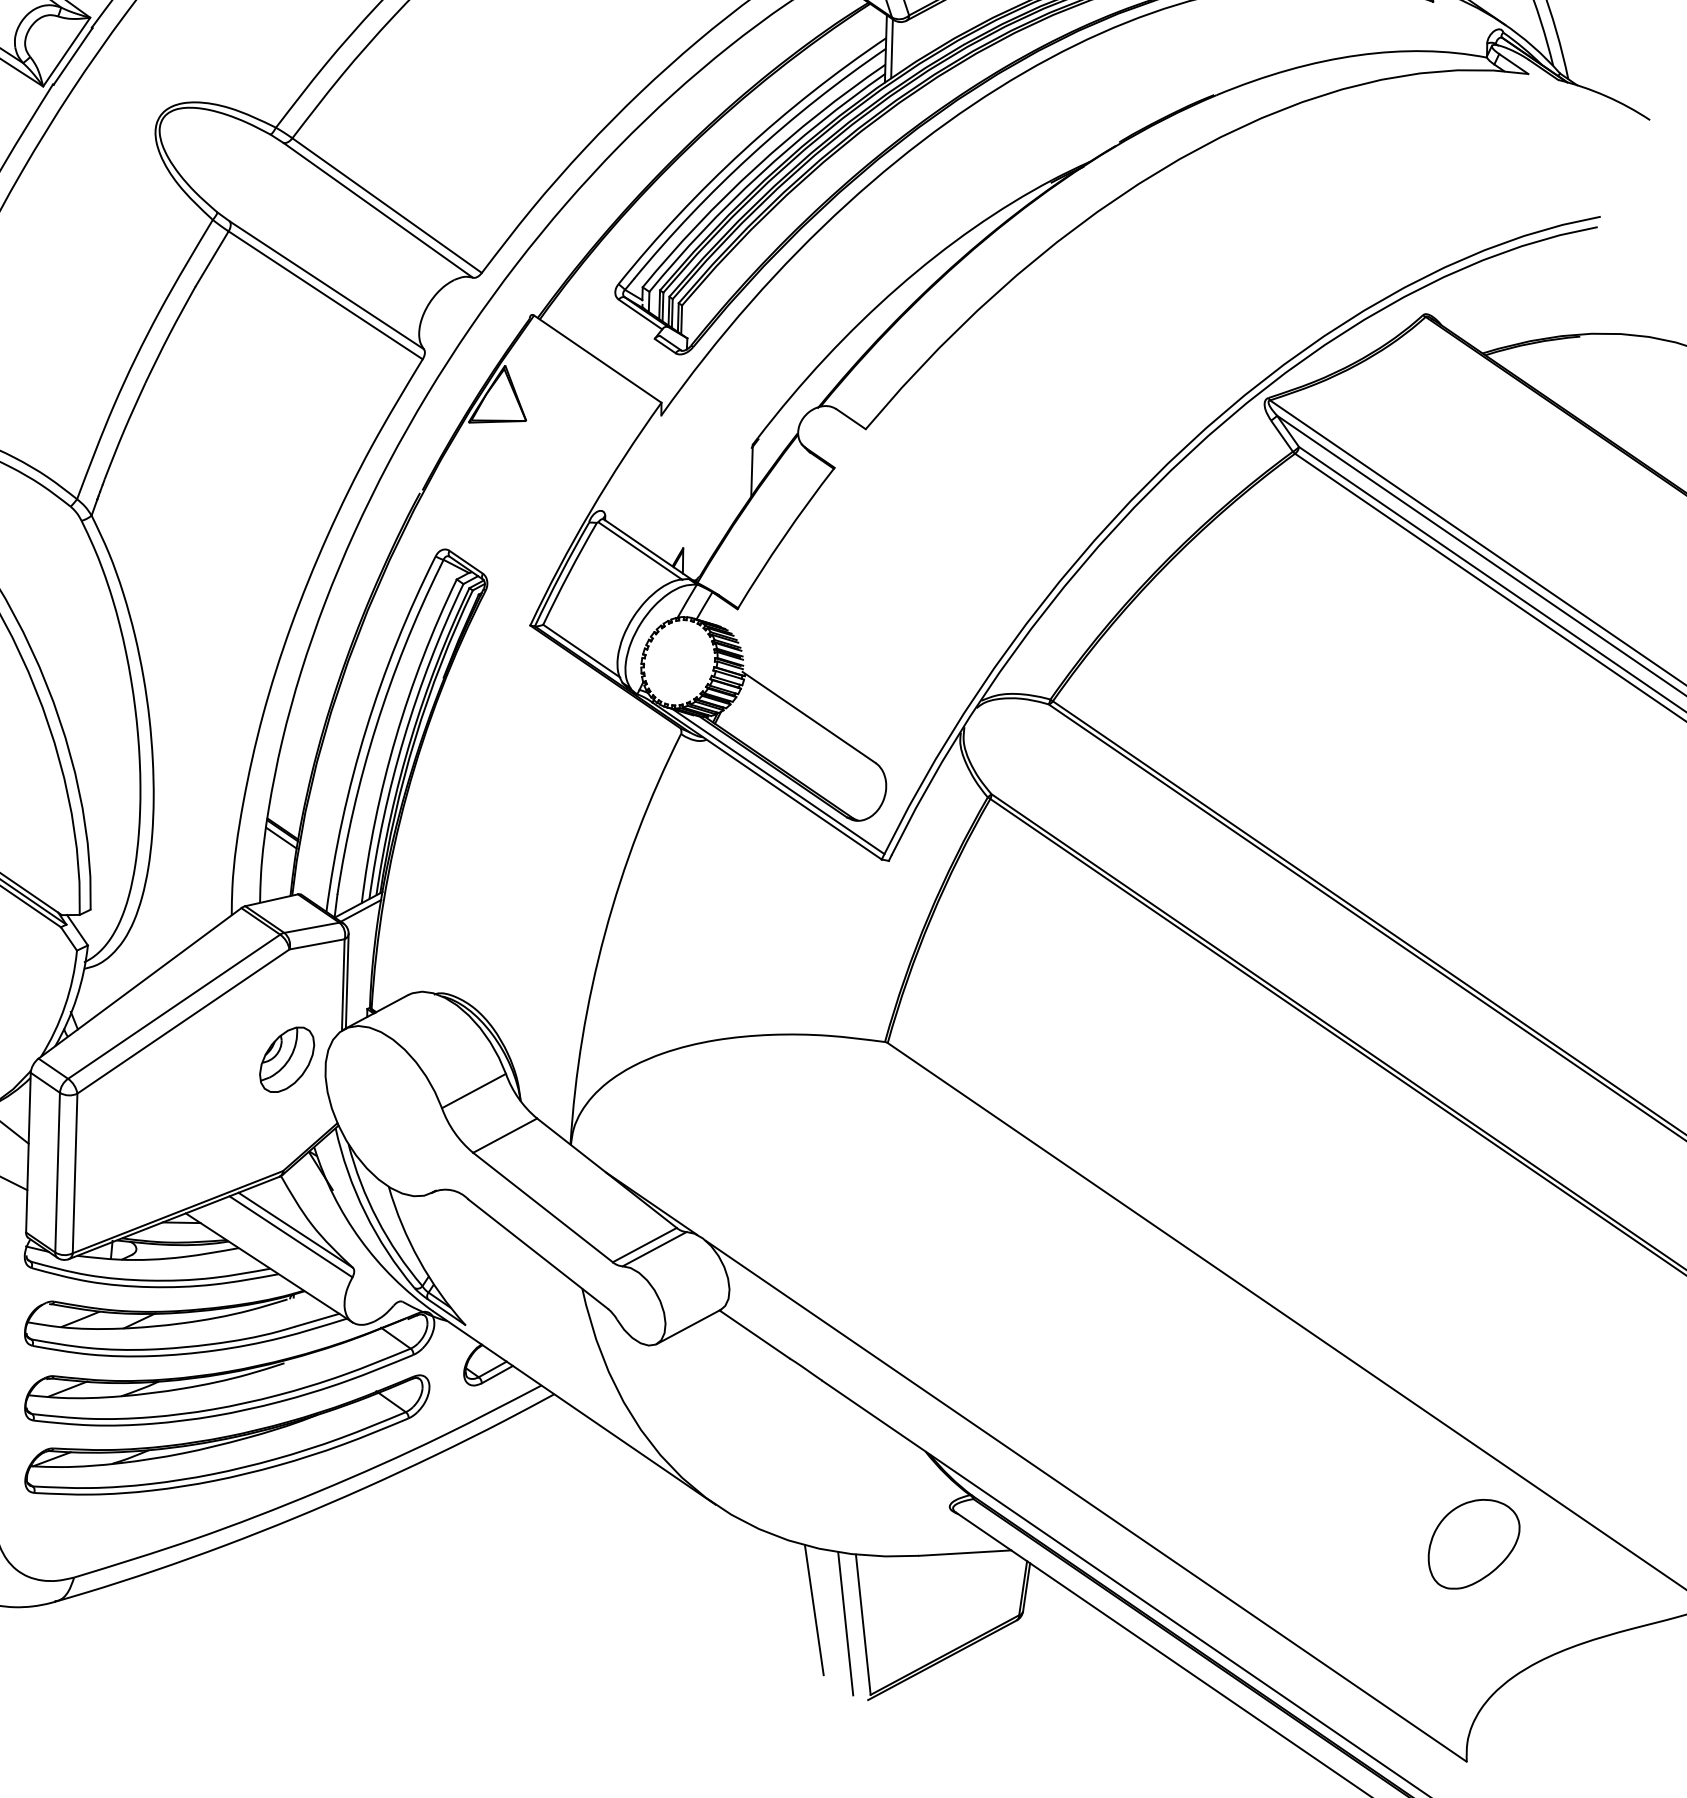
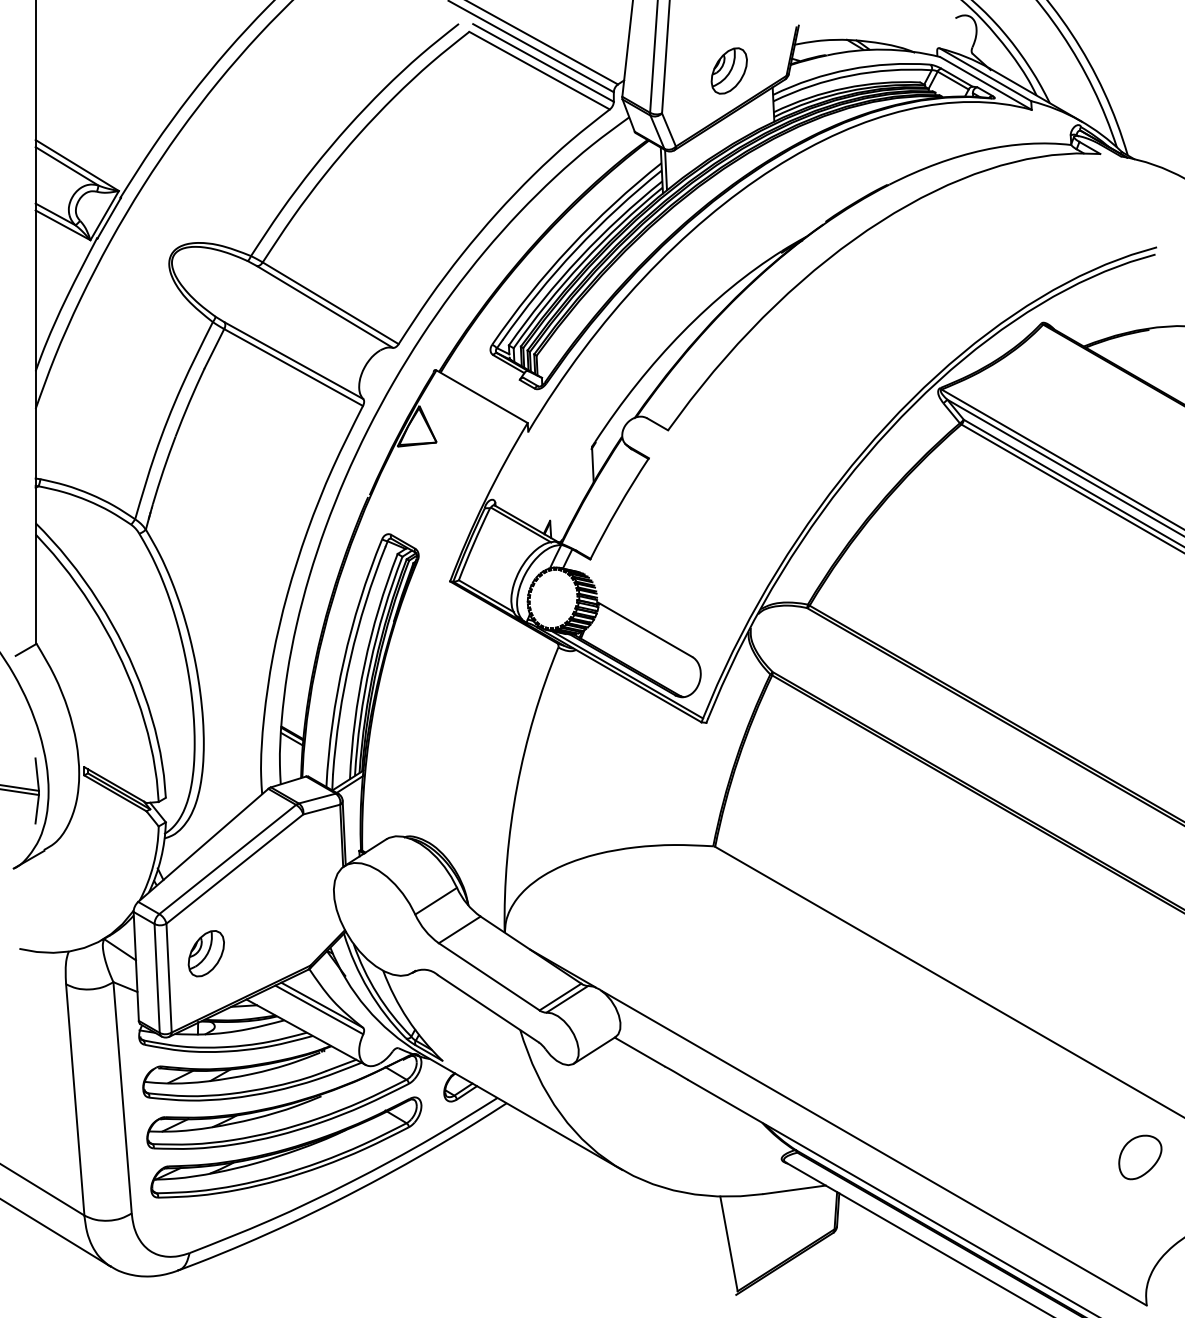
part: (285, 1059) -> (205, 953), moved
part: (1474, 1544) -> (1140, 1157), size x0.7
line: (813, 1610) -> (694, 1236), removed
line: (845, 1622) -> (716, 1243), removed

